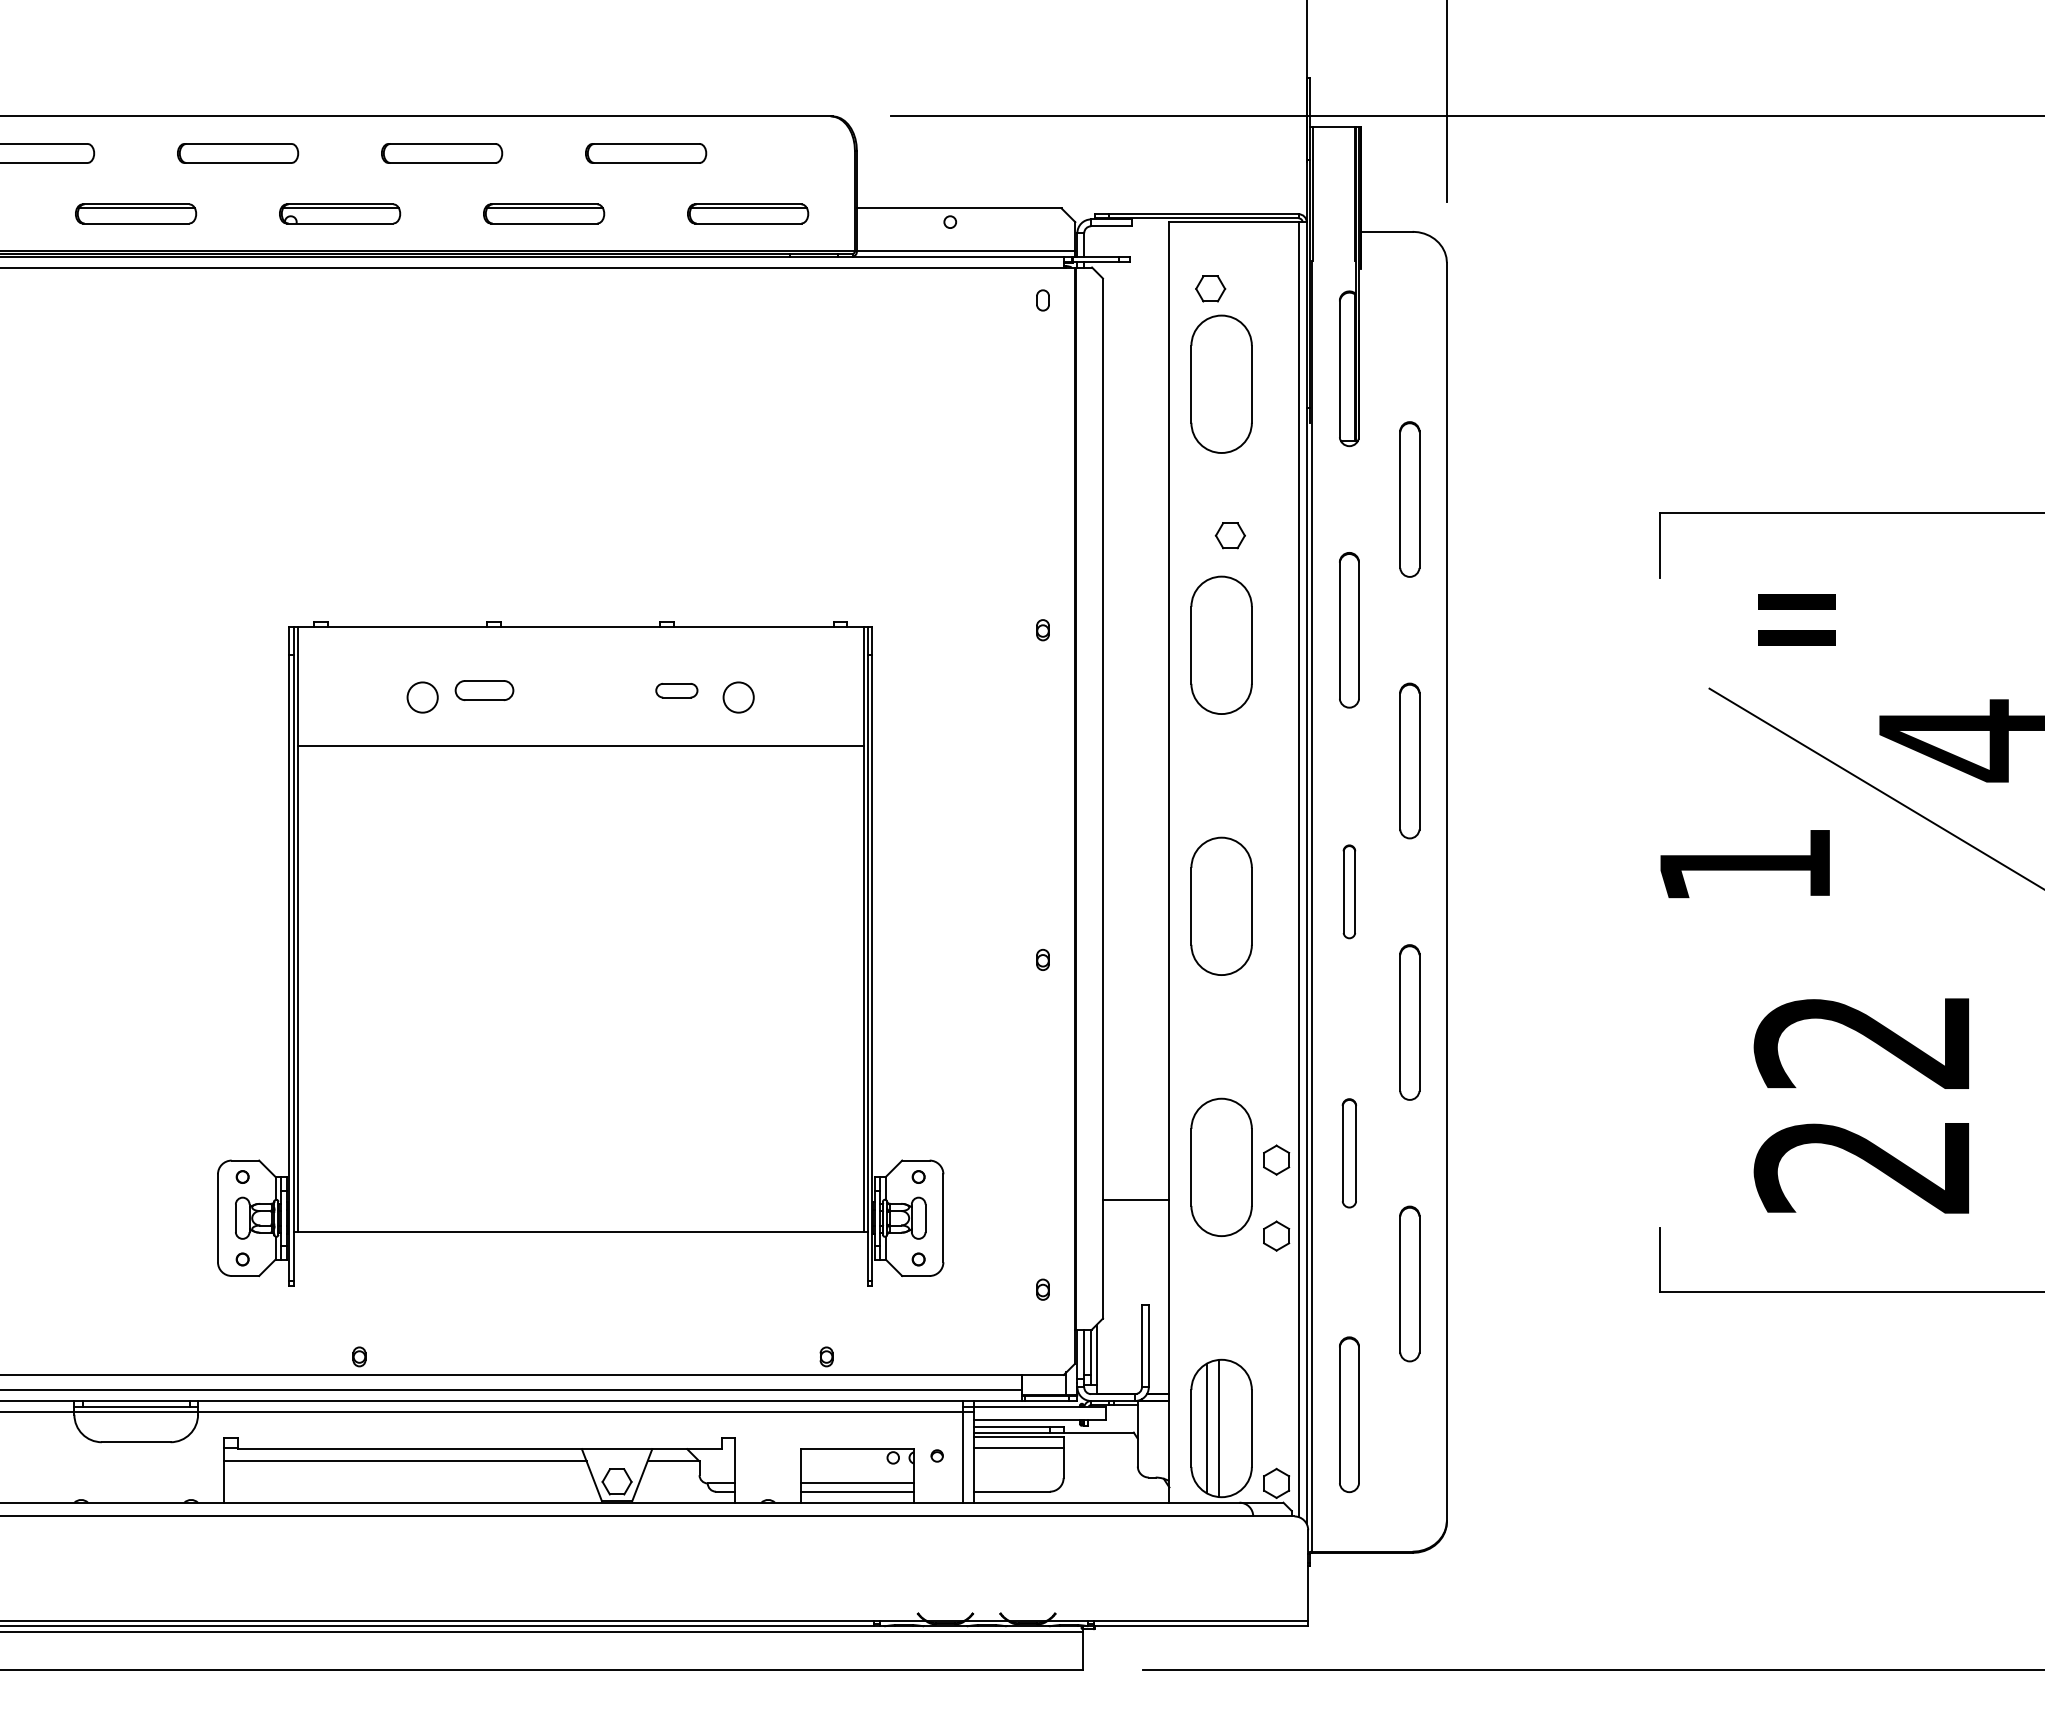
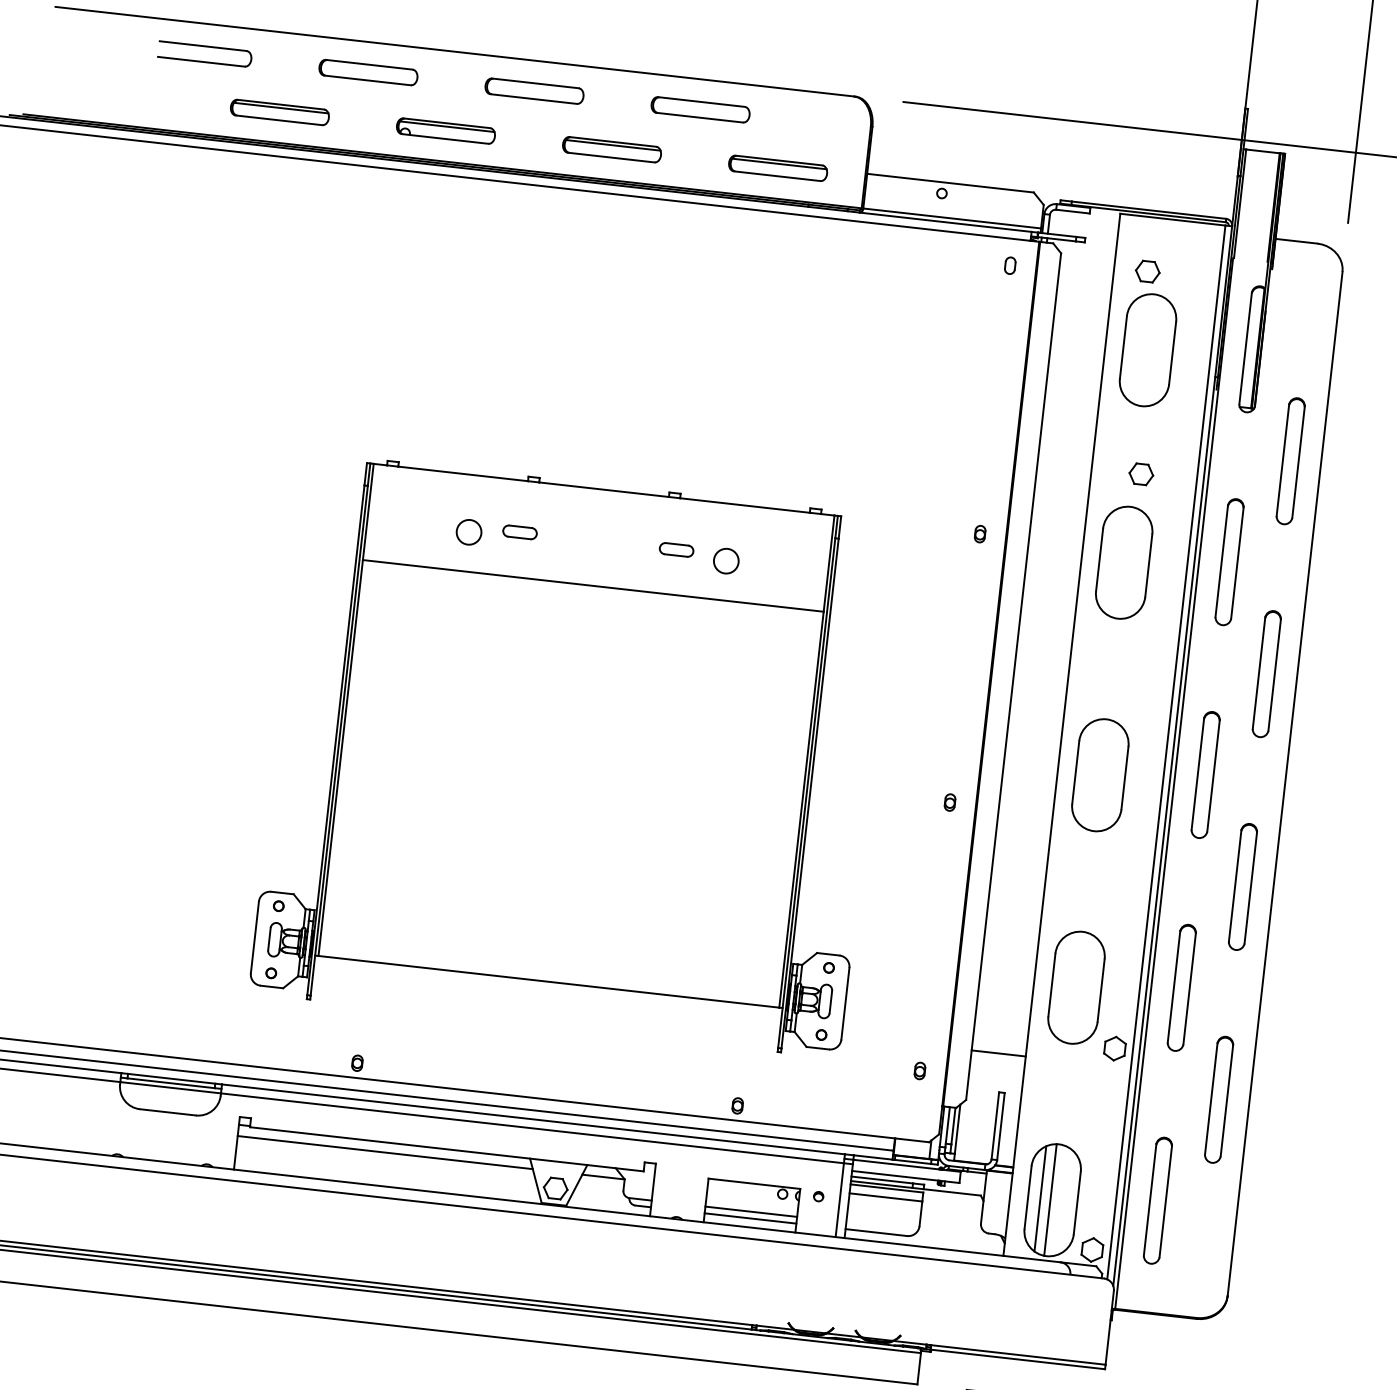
part: (484, 690) -> (520, 532), size x0.71
part: (1349, 891) -> (1205, 774), size x1.67
part: (1349, 1153) -> (1181, 988), size x1.43
part: (1276, 1159) -> (1121, 986), removed
line: (1135, 1199) -> (998, 1053), moved

